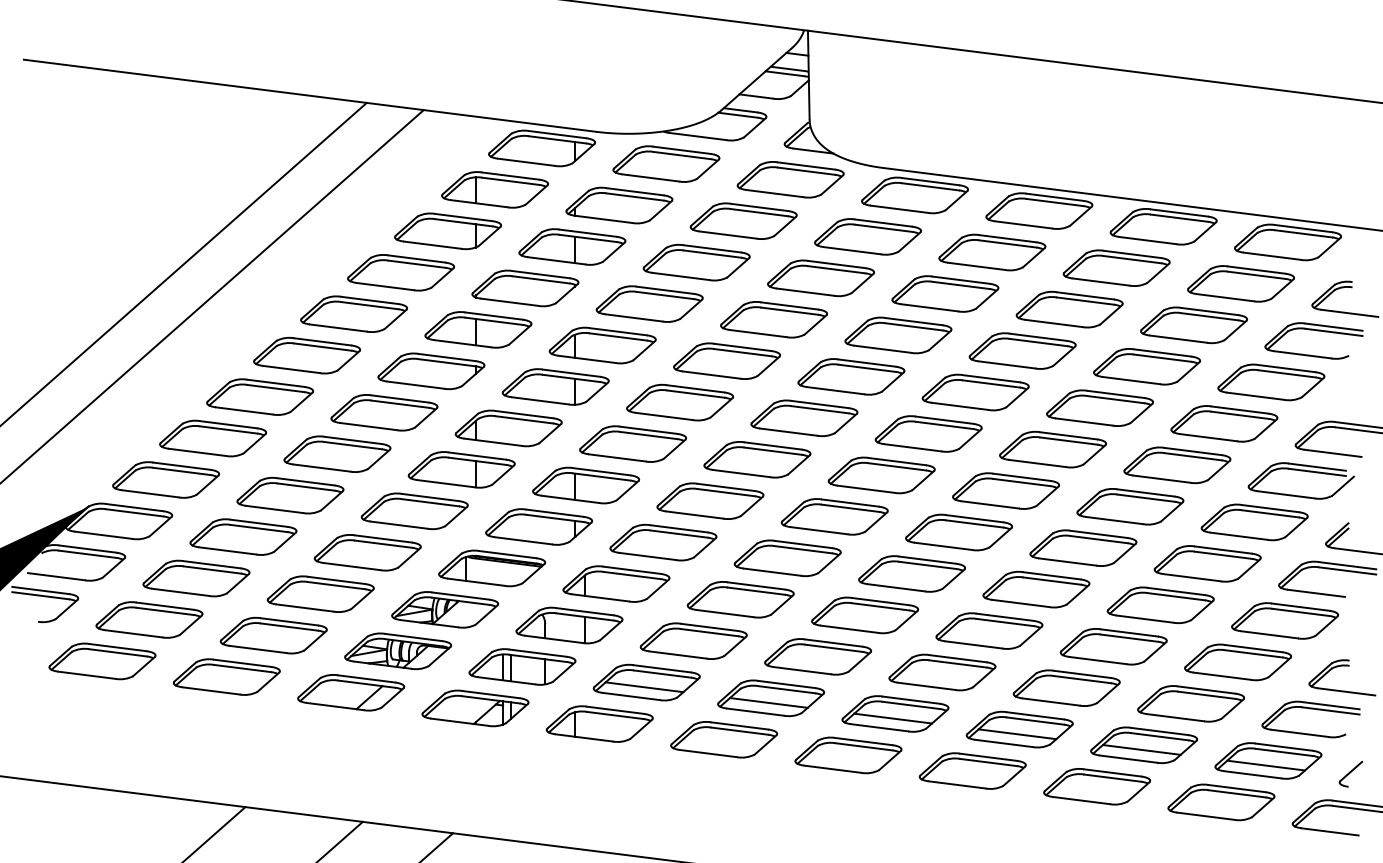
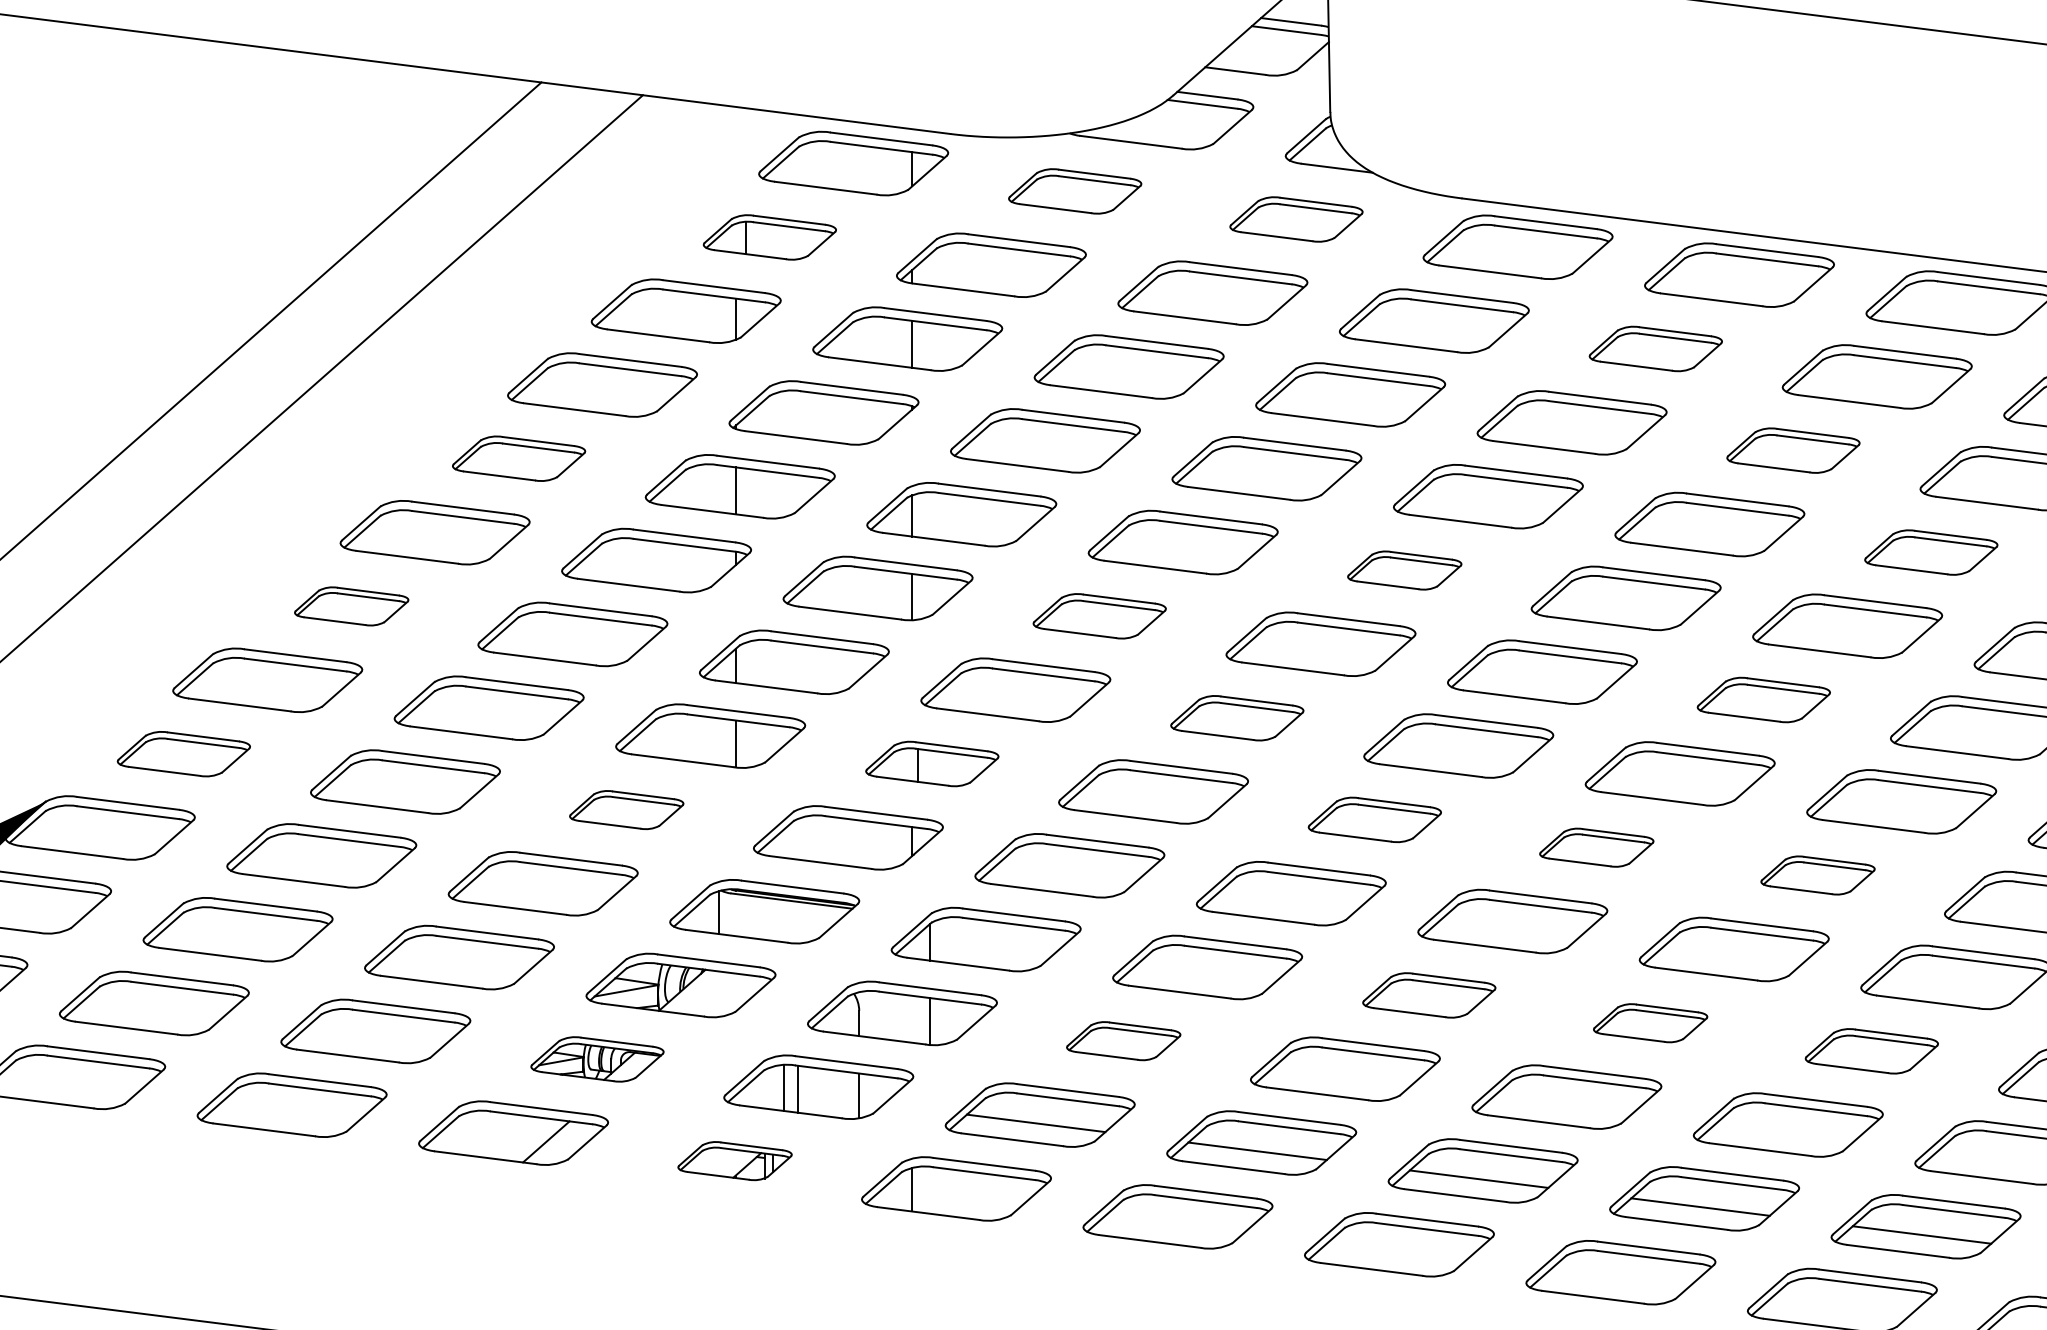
part: (666, 163) -> (1075, 190), size x0.7
part: (790, 179) -> (1296, 218), size x0.7
part: (494, 189) -> (768, 236), size x0.7
part: (992, 252) -> (1656, 348), size x0.7
part: (1069, 309) -> (1793, 450), size x0.7
part: (354, 313) -> (519, 457), size x0.7
part: (1146, 366) -> (1930, 551), size x0.7
part: (851, 376) -> (1404, 569), size x0.6
part: (260, 396) -> (352, 605), size x0.6
part: (680, 402) -> (1100, 616), size x0.7
part: (1052, 449) -> (1762, 699), size x0.7
part: (757, 459) -> (1237, 717), size x0.7
part: (165, 479) -> (182, 753), size x0.7
part: (586, 485) -> (932, 763), size x0.7
part: (414, 511) -> (626, 810), size x0.6
part: (834, 516) -> (1374, 819), size x0.7
part: (959, 532) -> (1597, 847), size x0.6
part: (1083, 547) -> (1818, 874), size x0.6
part: (865, 615) -> (1429, 995), size x0.7
part: (989, 630) -> (1650, 1022), size x0.6
part: (693, 640) -> (1123, 1040), size x0.6
part: (1113, 646) -> (1871, 1050), size x0.7
part: (398, 651) -> (597, 1059), size x0.7
part: (475, 708) -> (735, 1161), size x0.6

